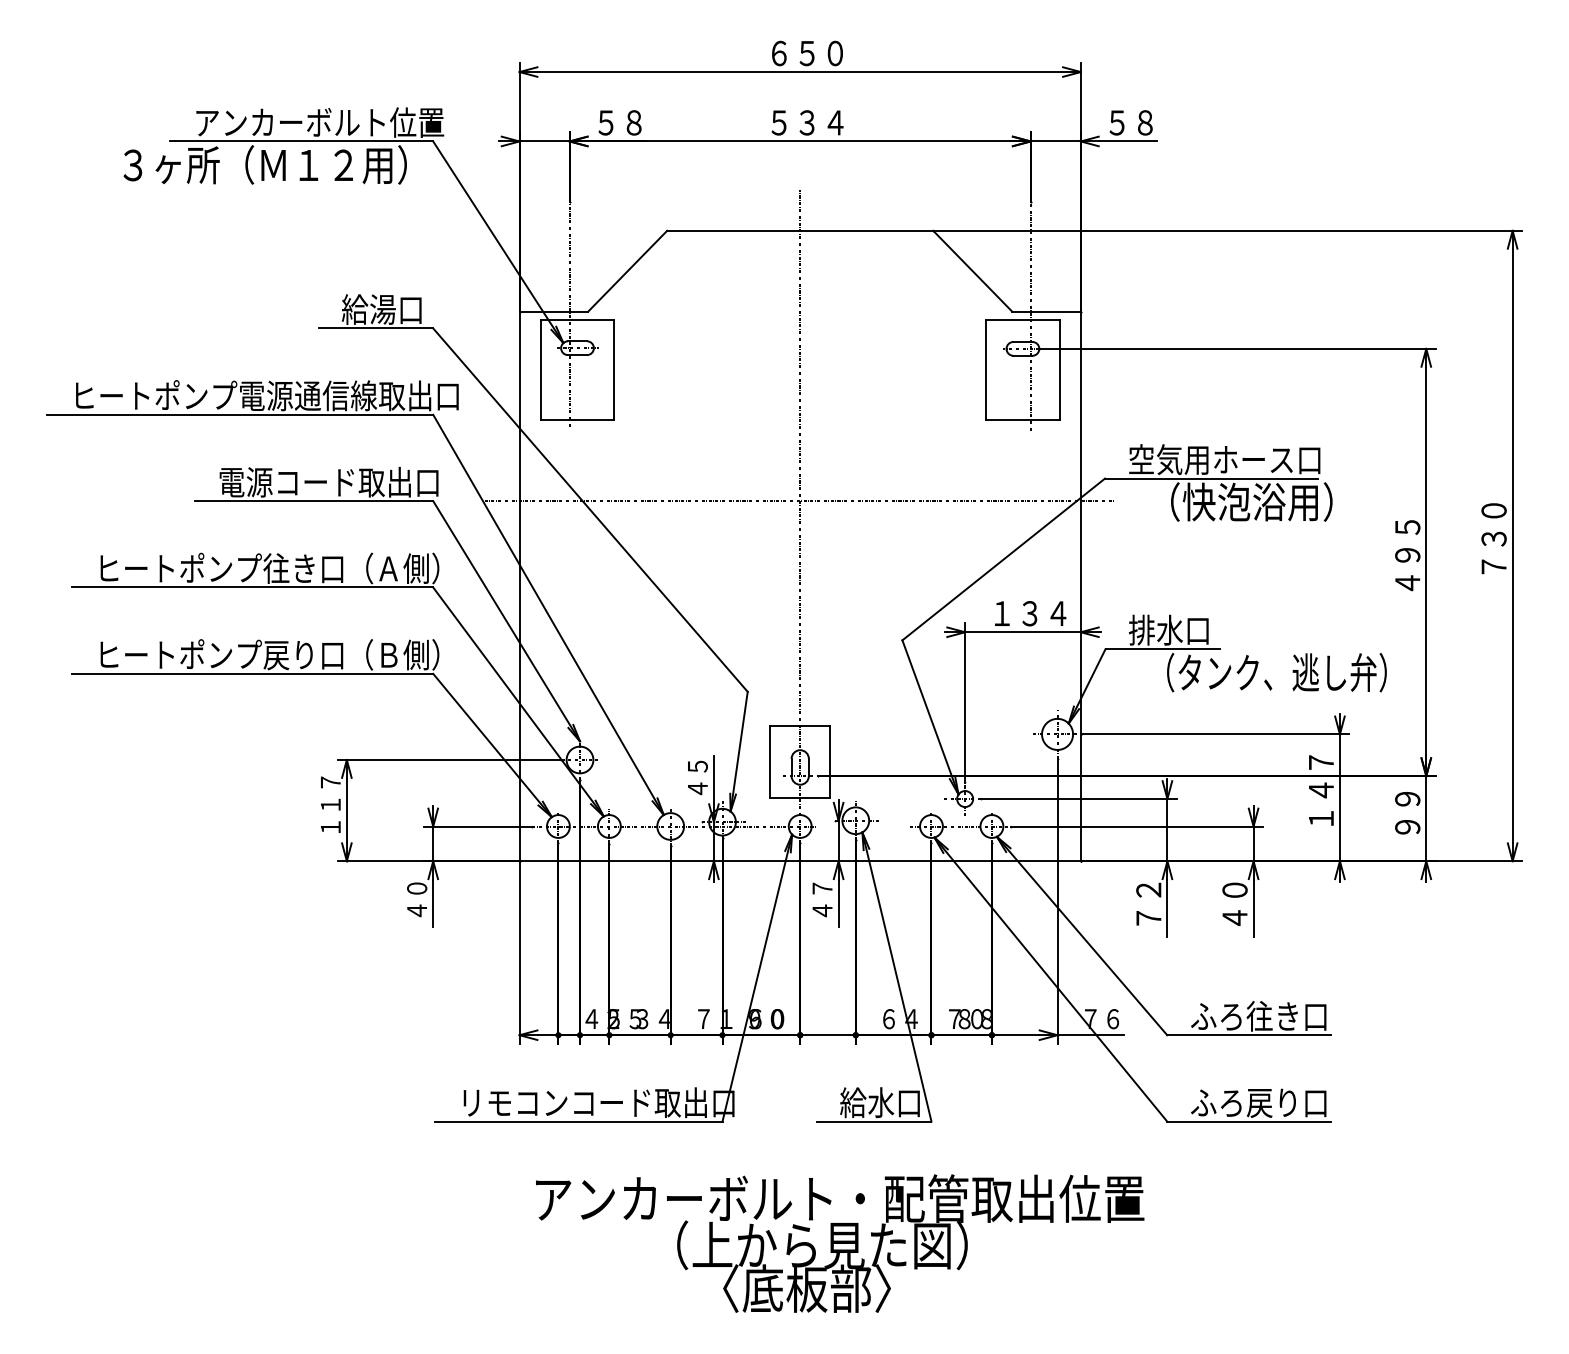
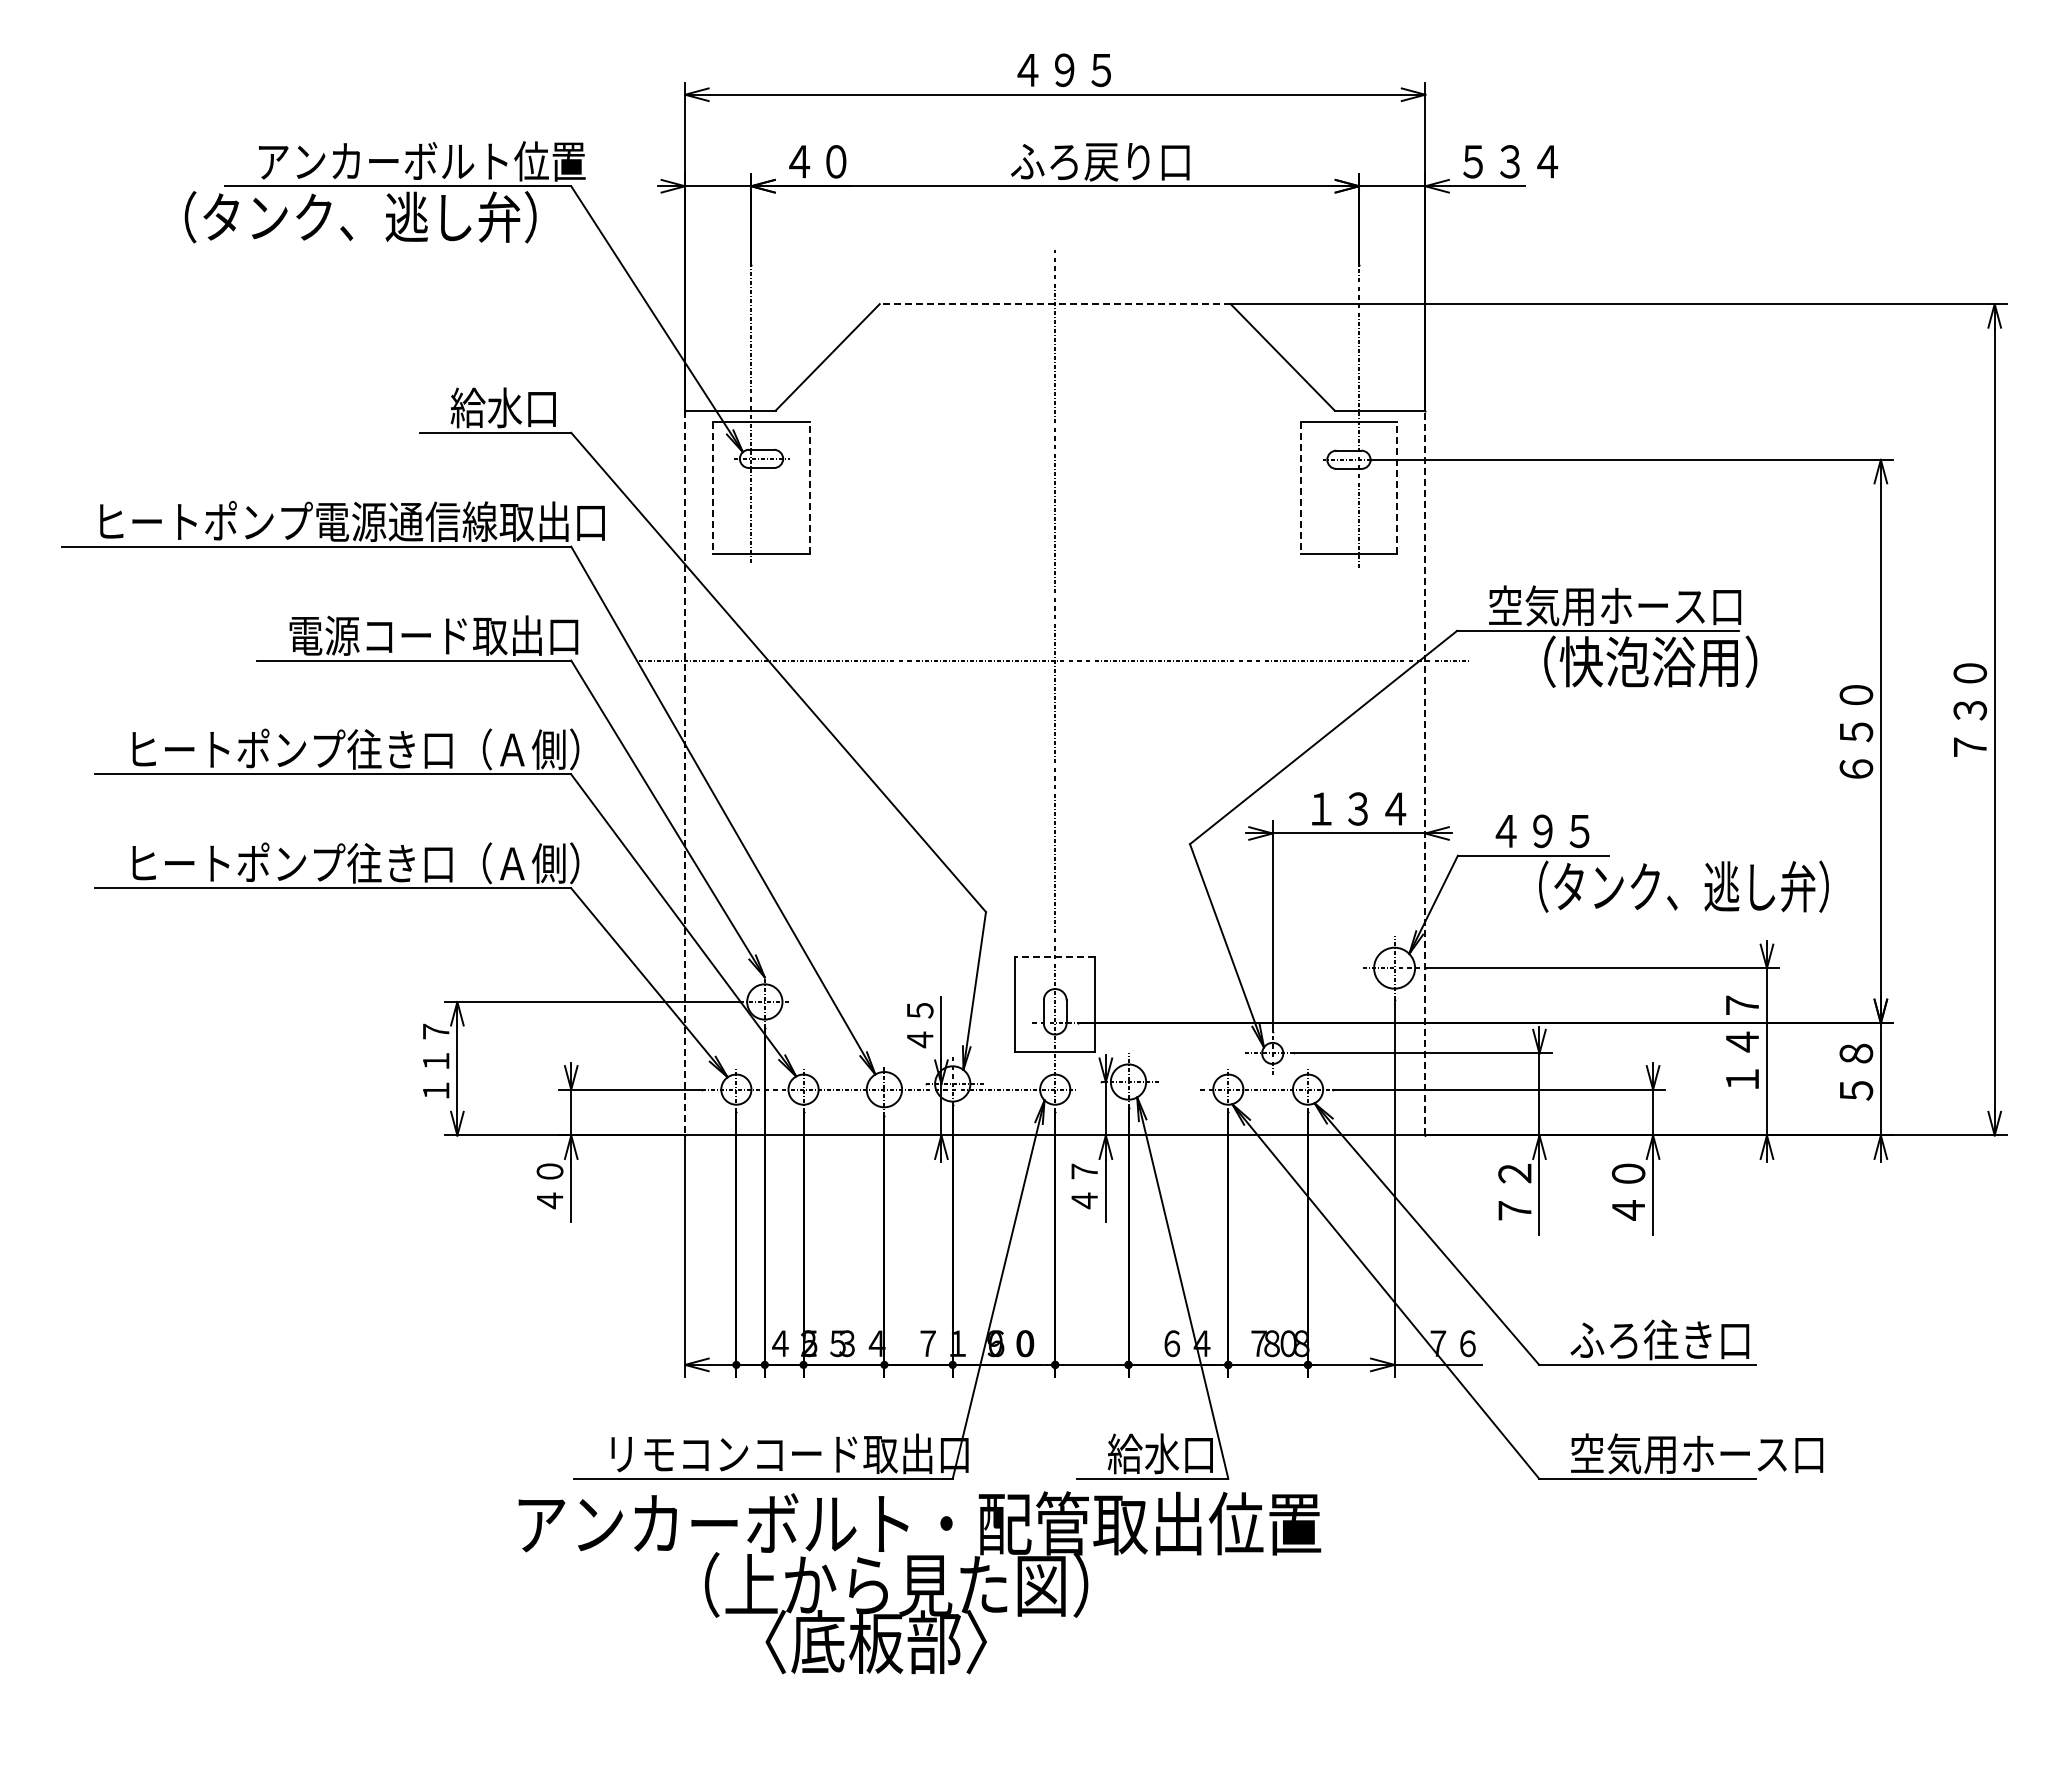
text: (807, 53) -> (1064, 70), ６５０ -> ４９５
text: (619, 122) -> (817, 161), ５８ -> ４０
text: (1159, 122) -> (1529, 161), ５８ -> ５３４
text: (834, 123) -> (1100, 162), ５３４ -> ふろ戻り口
text: (258, 165) -> (341, 217), ３ヶ所（Ｍ１２用） -> （タンク、逃し弁）
line: (799, 231) -> (1054, 304), solid -> dashed
text: (382, 309) -> (504, 407), 給湯口 -> 給水口
line: (613, 369) -> (809, 487), solid -> dashed
line: (1059, 369) -> (1397, 487), solid -> dashed
line: (541, 370) -> (713, 488), solid -> dashed
line: (986, 370) -> (1300, 488), solid -> dashed
text: (1407, 555) -> (1856, 732), ４９５ -> ６５０
line: (519, 586) -> (685, 773), solid -> dashed
line: (1080, 586) -> (1425, 772), solid -> dashed
text: (1168, 629) -> (1540, 830), 排水口 -> ４９５
text: (330, 655) -> (435, 863), ヒートポンプ戻り口（Ｂ側） -> ヒートポンプ往き口（Ａ側）
line: (800, 726) -> (1055, 957), solid -> dashed
text: (1407, 812) -> (1856, 1071), ９９ -> ５８
text: (1286, 1102) -> (1696, 1453), ふろ戻り口 -> 空気用ホース口
text: (839, 1243) -> (919, 1582), moved

